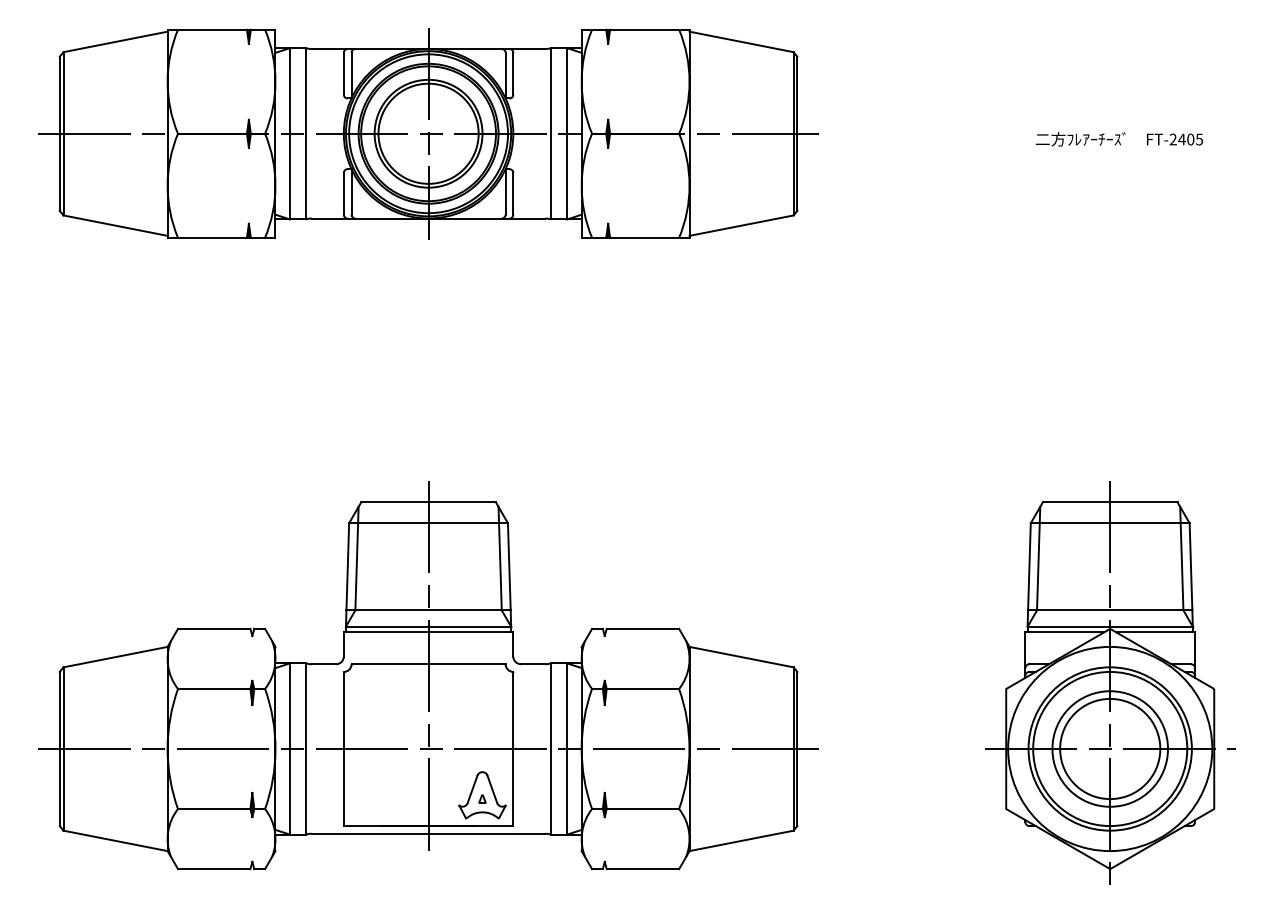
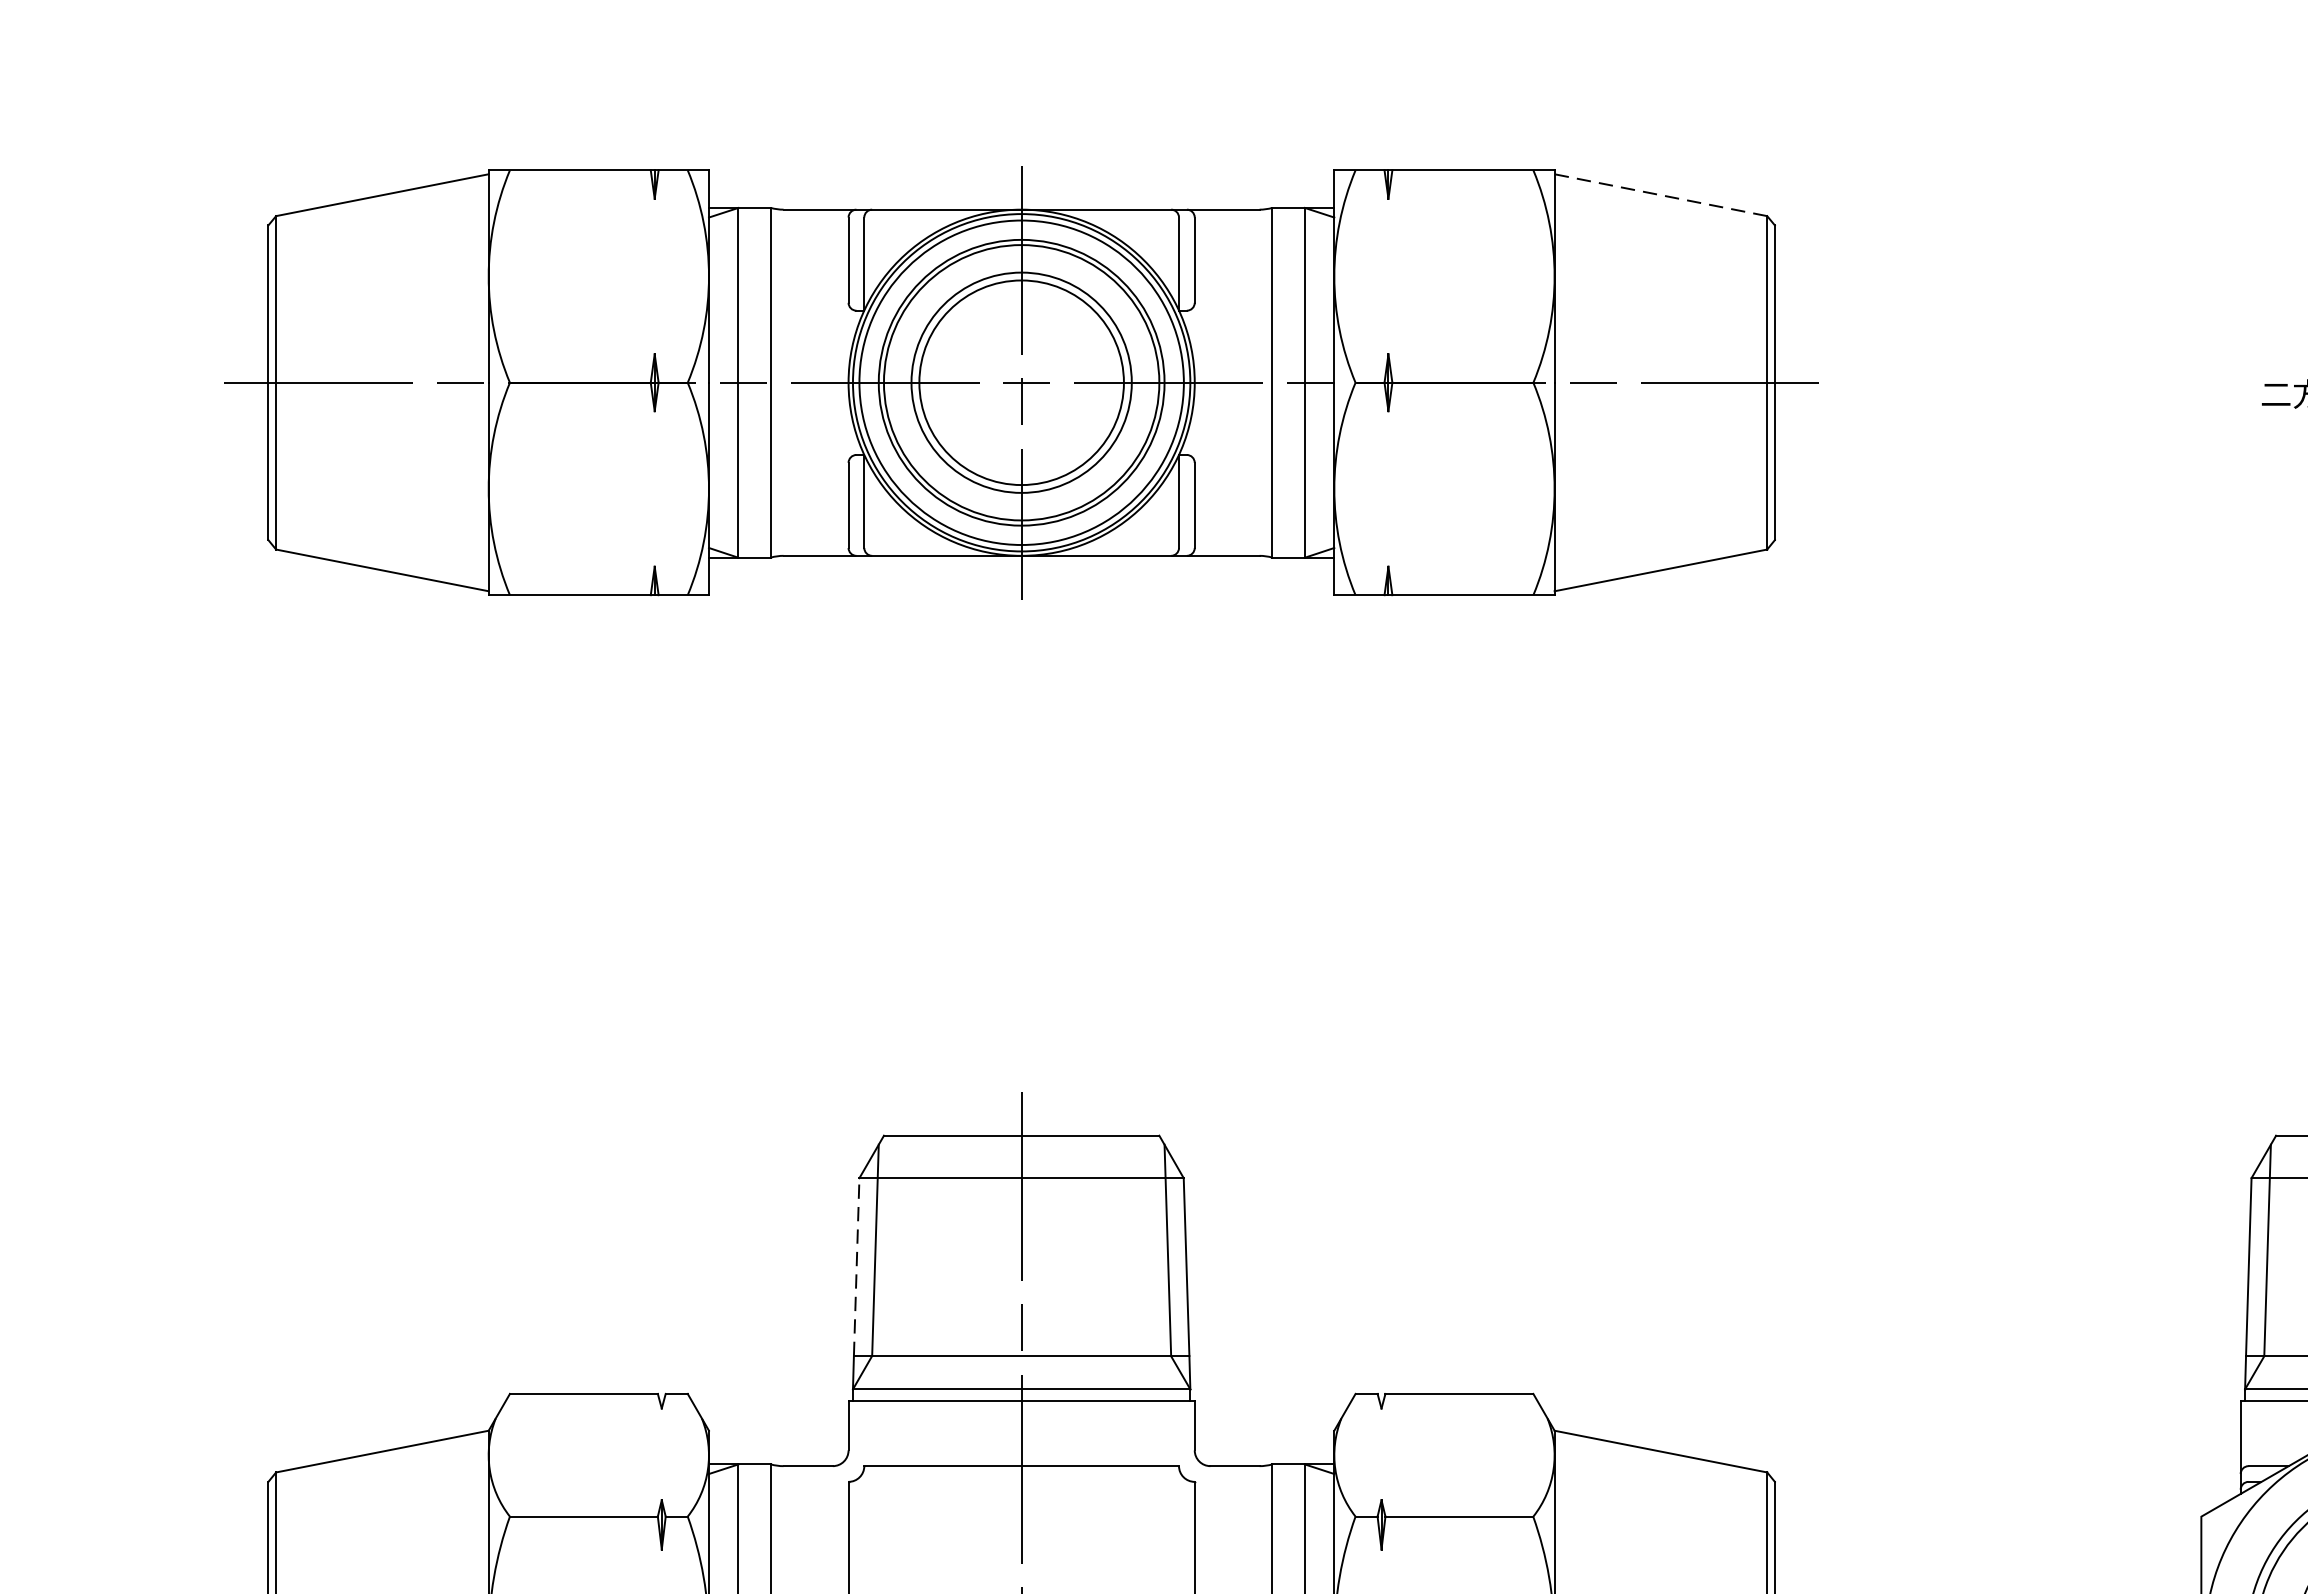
line: (741, 41) -> (1660, 194), solid -> dashed
line: (347, 566) -> (856, 1266), solid -> dashed

